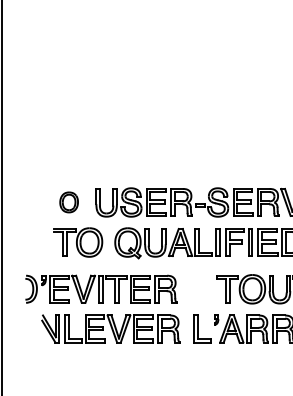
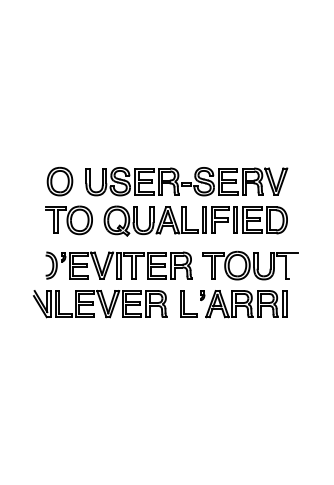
part: (68, 202) -> (59, 181), size x1.43
part: (100, 289) -> (118, 265), moved

